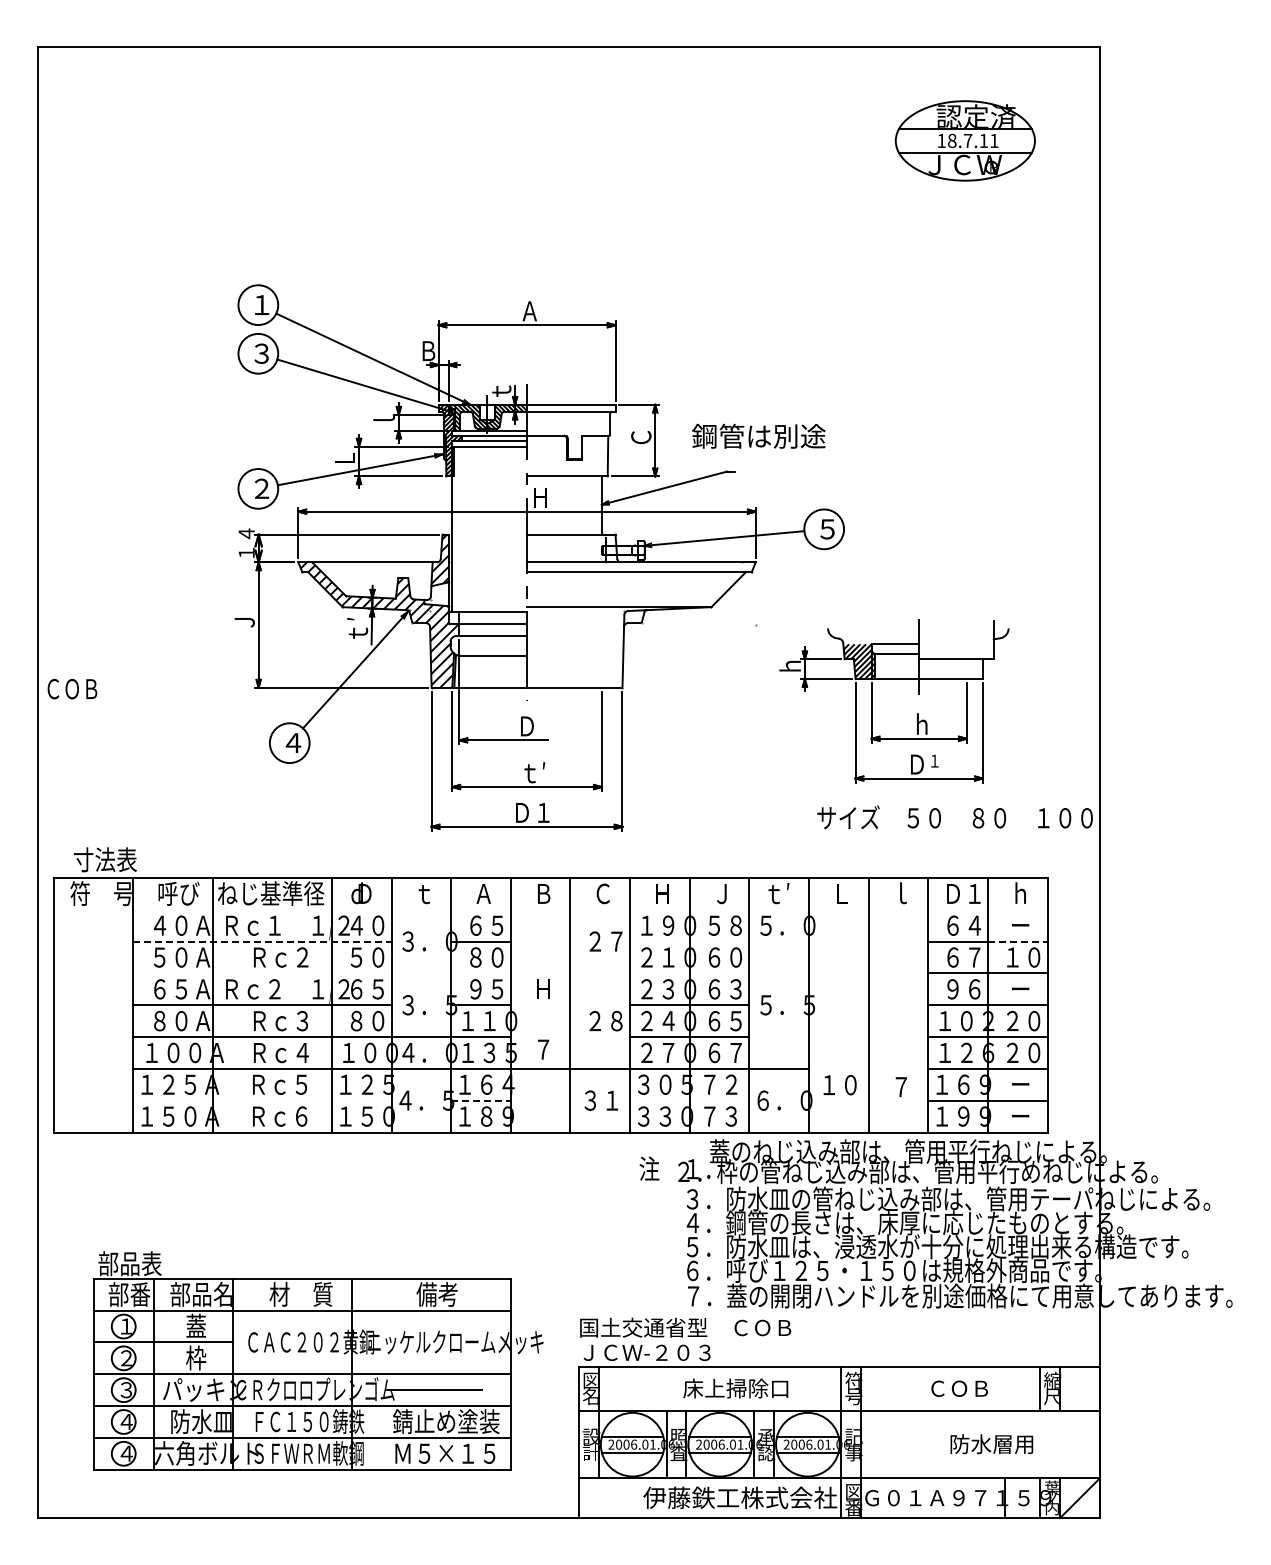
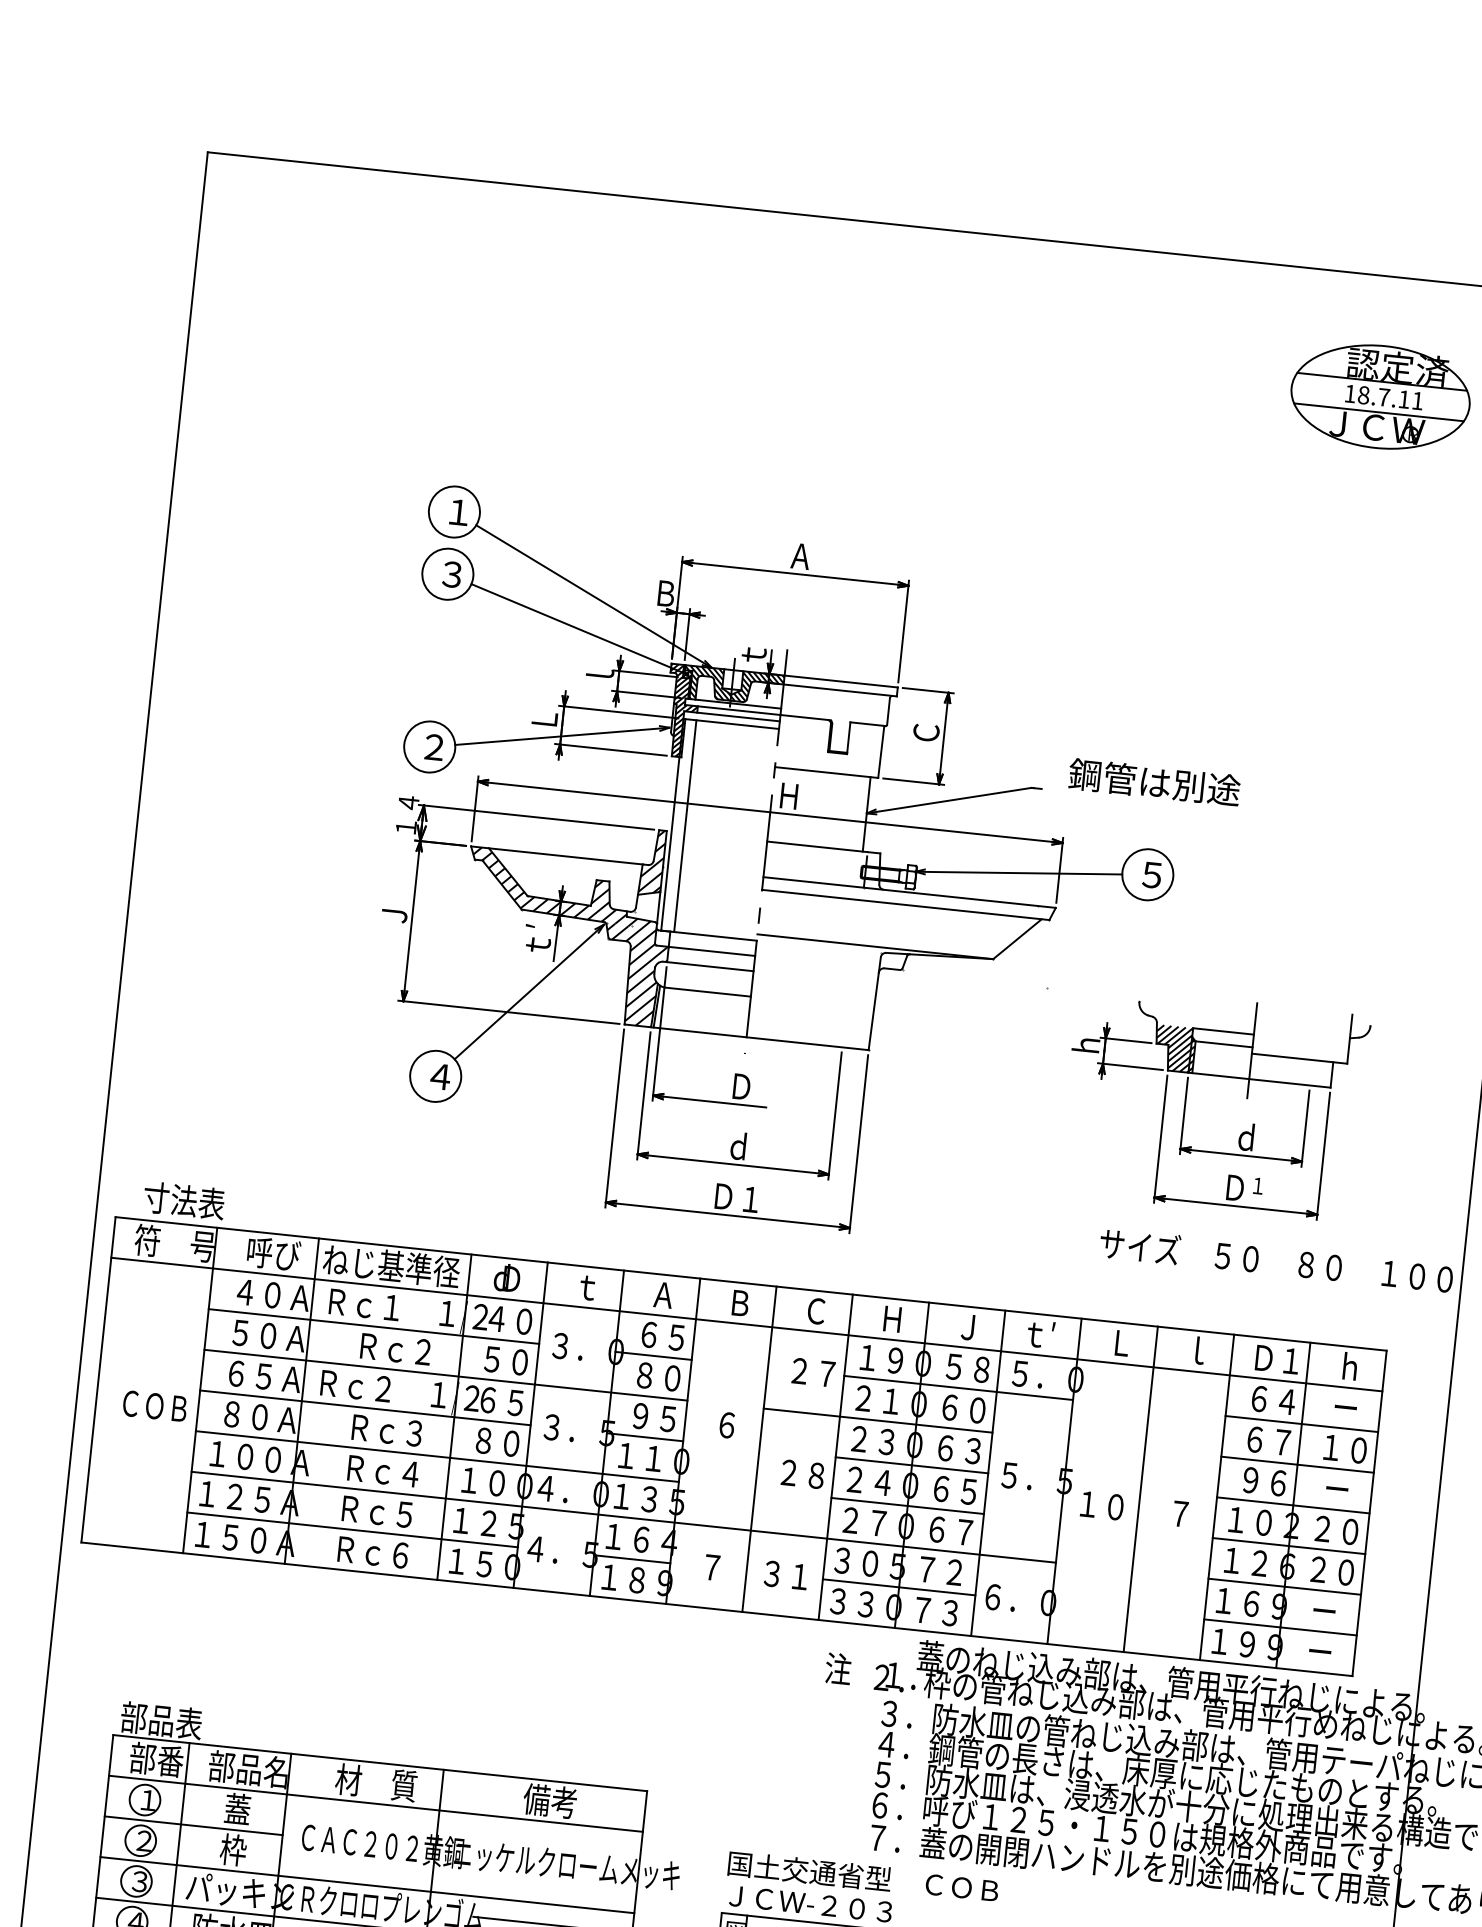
text: (758, 435) -> (1154, 781), moved
line: (462, 529) -> (685, 826), added
text: (72, 688) -> (155, 1405), moved
text: (921, 724) -> (1246, 1137), ｈ -> ｄ
text: (534, 772) -> (744, 1146), ｔ′ -> ｄ
line: (550, 909) -> (746, 1324), added
line: (262, 941) -> (374, 1326), dashed -> solid
line: (719, 941) -> (958, 1387), added
line: (1017, 941) -> (1339, 1427), dashed -> solid
line: (321, 973) -> (445, 1375), added
line: (659, 973) -> (877, 1420), added
text: (543, 989) -> (727, 1425), Ｈ -> ６
text: (543, 1049) -> (712, 1567), moved
text: (839, 1085) -> (1101, 1506), moved
text: (900, 1086) -> (1179, 1513), moved
line: (262, 1100) -> (352, 1529), added
line: (481, 1100) -> (632, 1559), dashed -> solid
line: (689, 1100) -> (898, 1587), added

